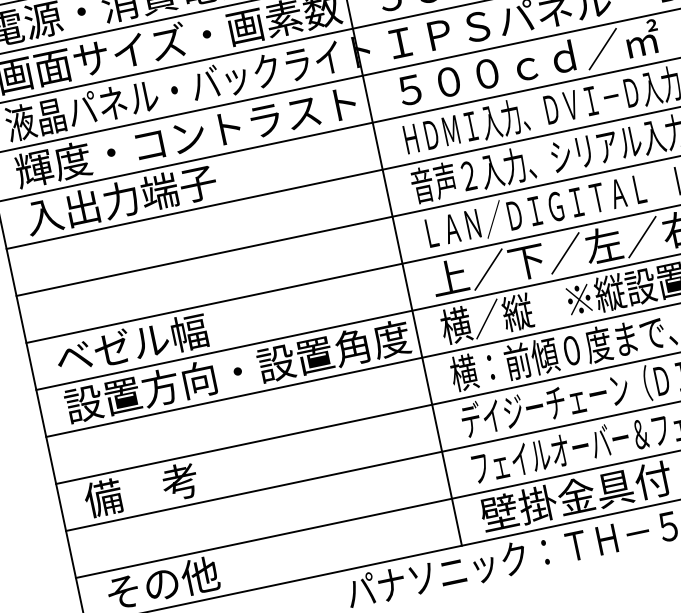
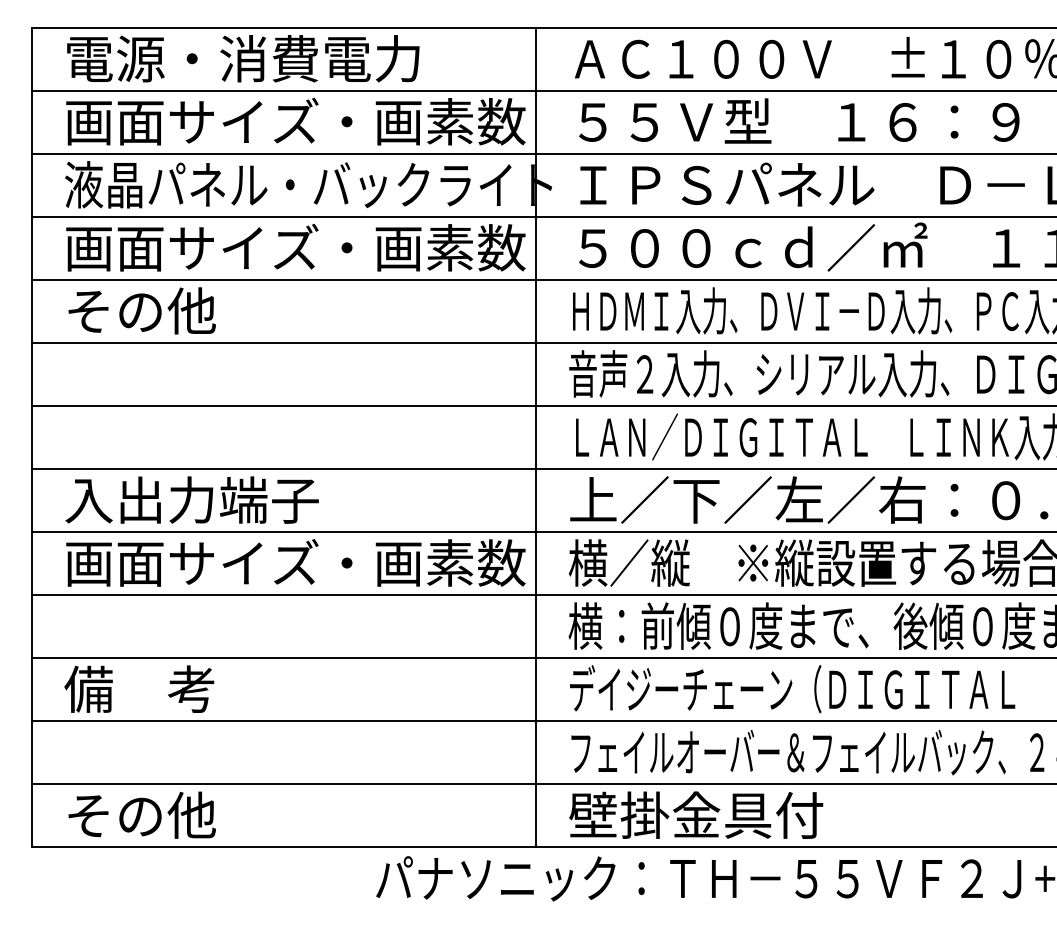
text: (188, 136) -> (295, 247), 輝度・コントラスト -> 画面サイズ・画素数
text: (120, 199) -> (191, 310), 入出力端子 -> その他
text: (150, 340) -> (191, 499), ベゼル幅 -> 入出力端子
text: (237, 371) -> (295, 562), 設置方向・設置角度 -> 画面サイズ・画素数

